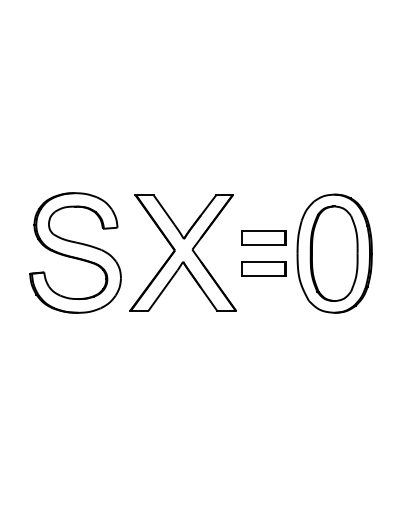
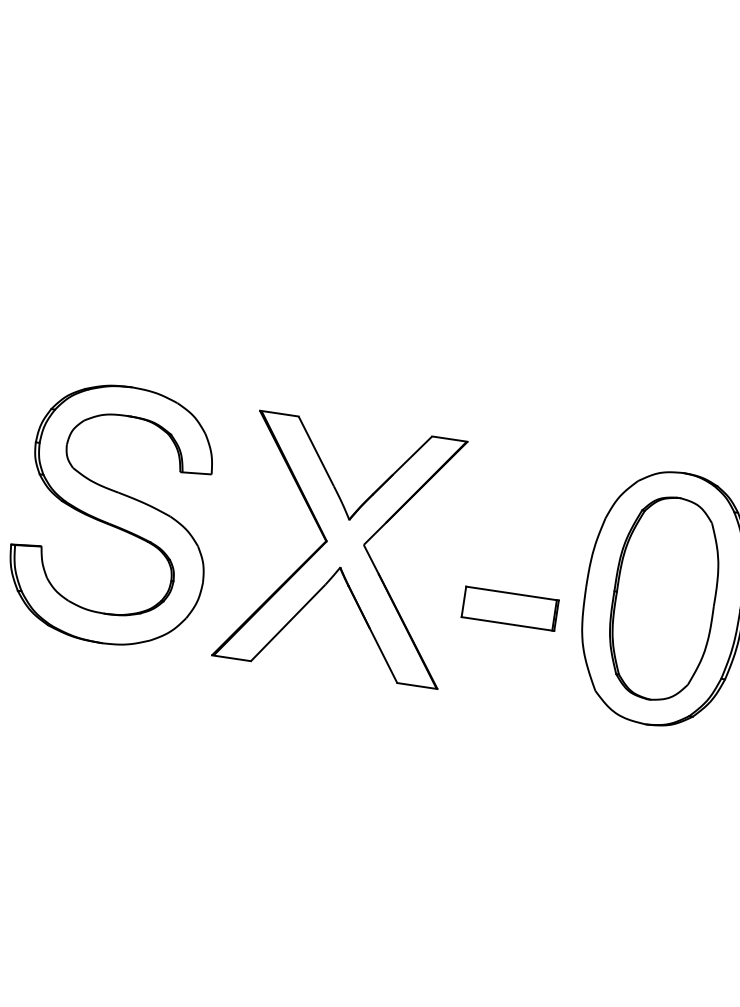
part: (263, 237) -> (518, 541), removed

